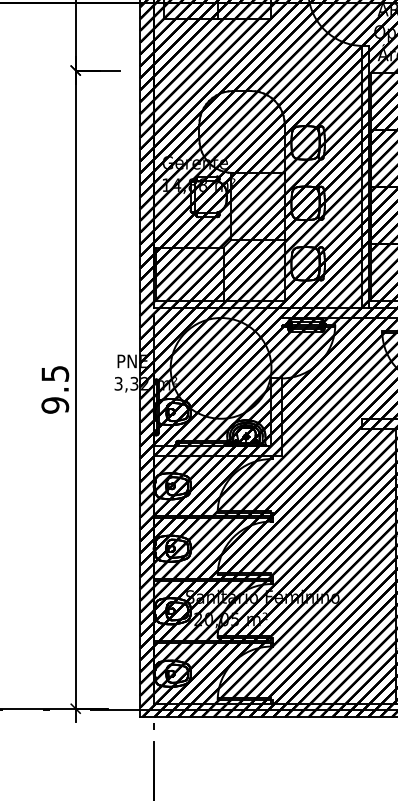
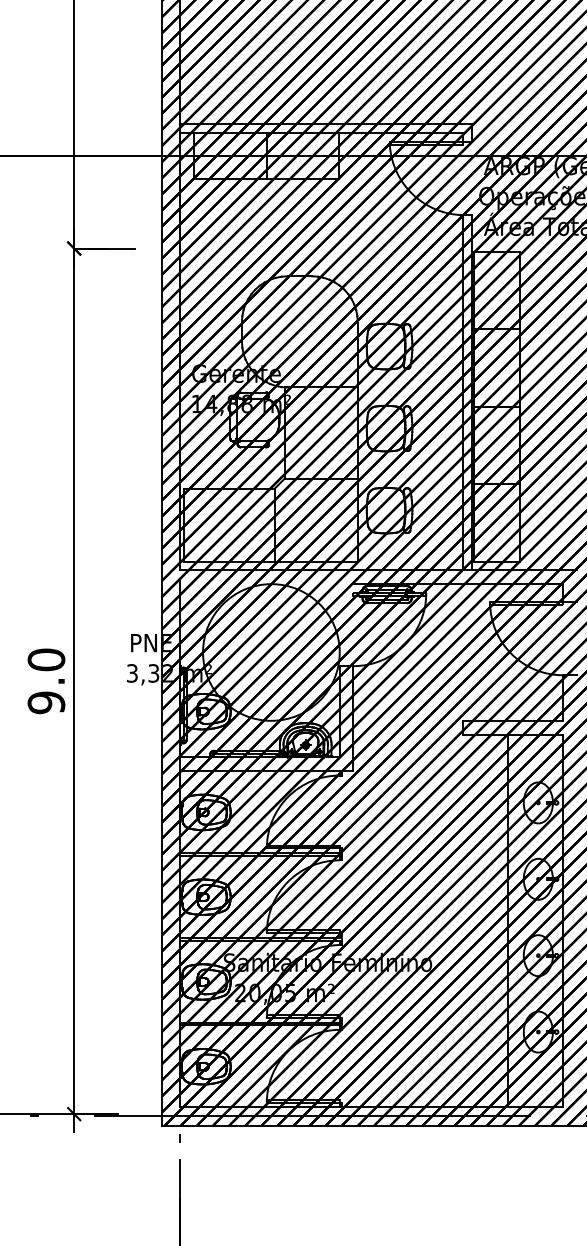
text: (55, 373) -> (46, 659), 9.5 -> 9.0

